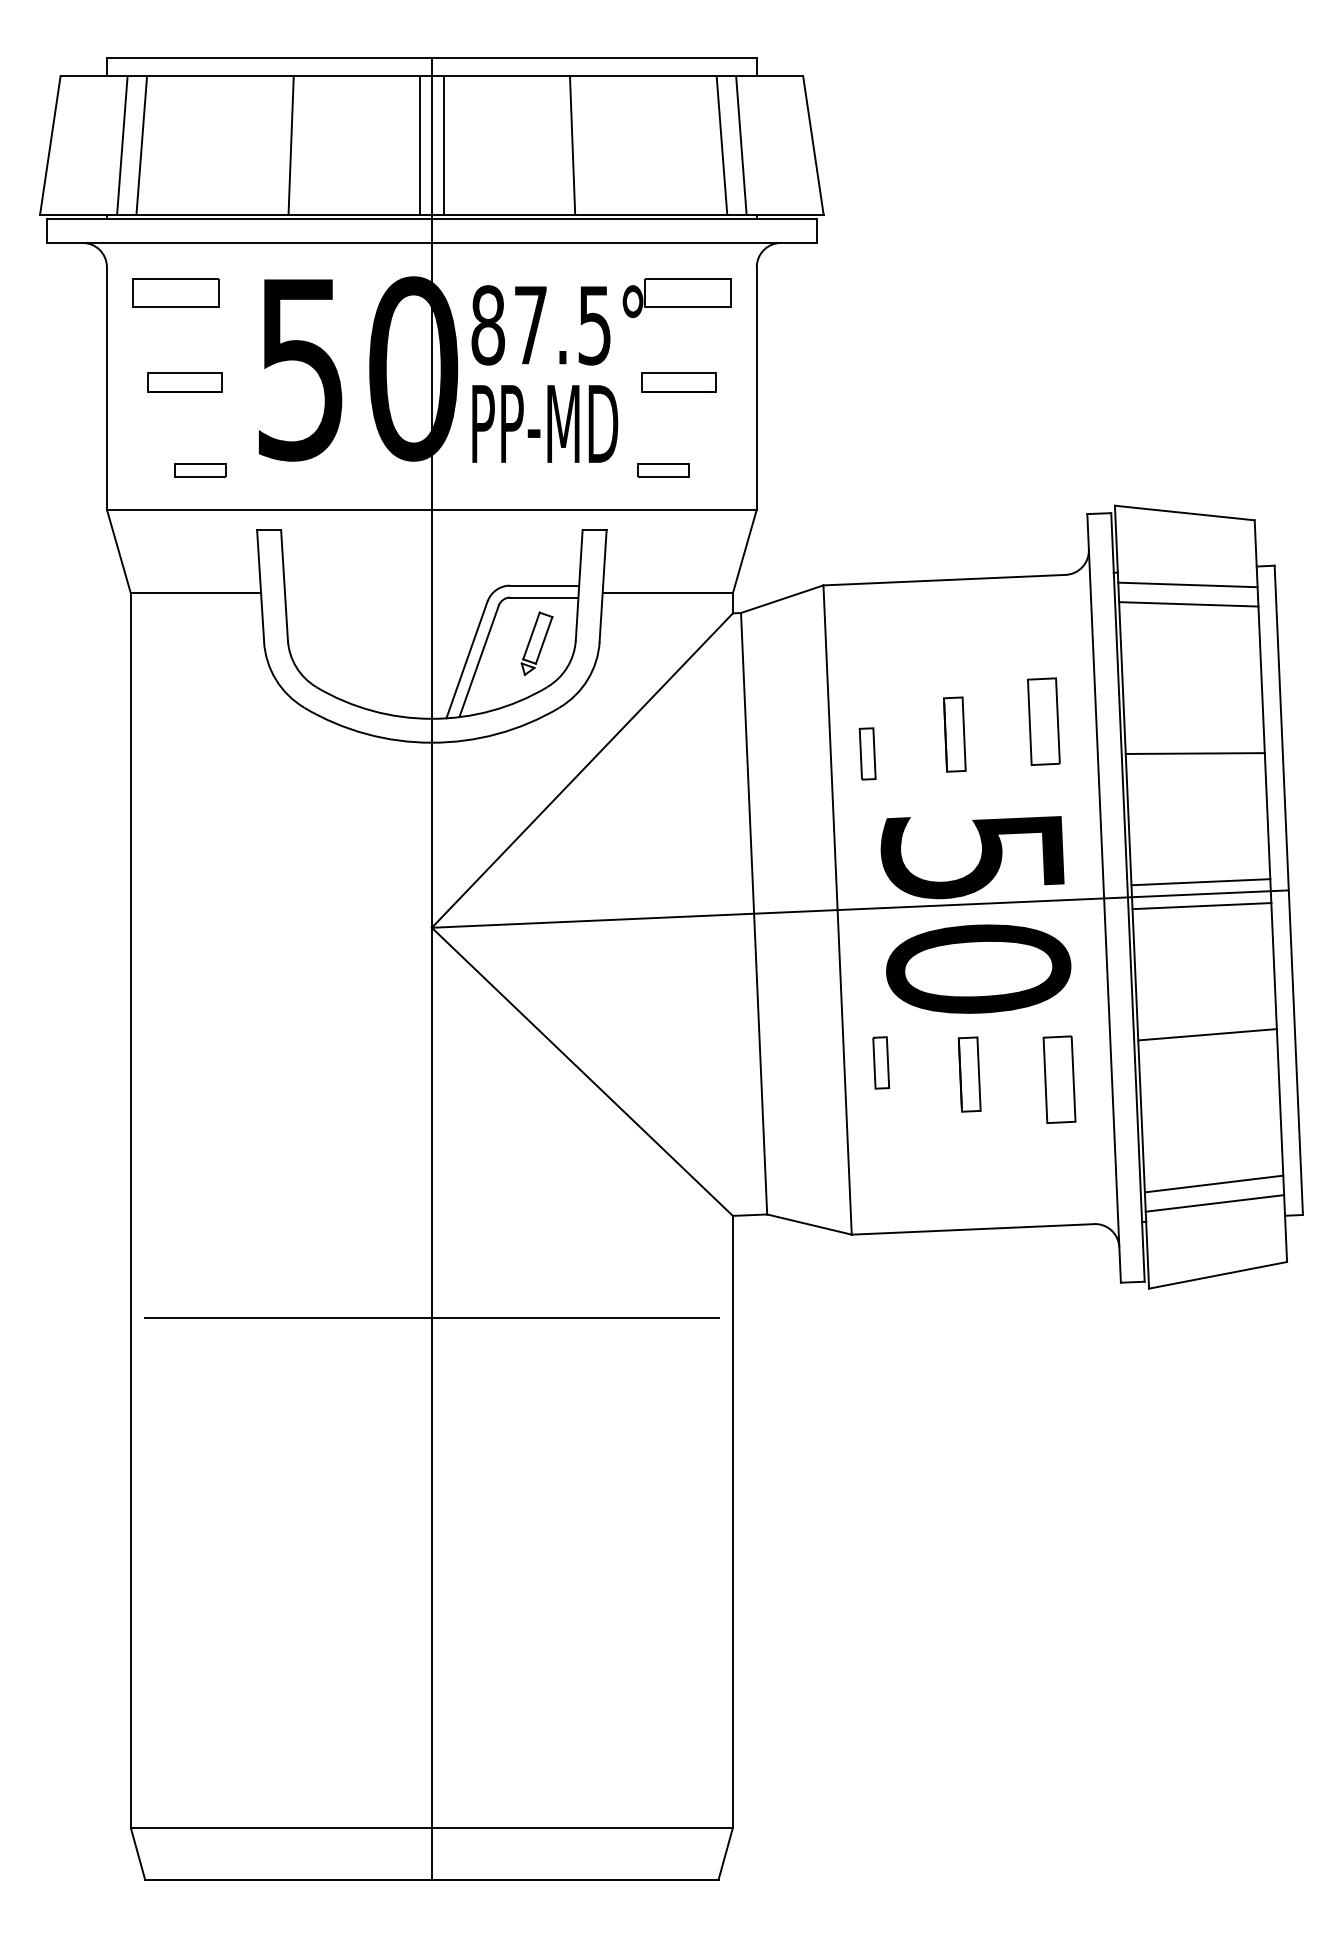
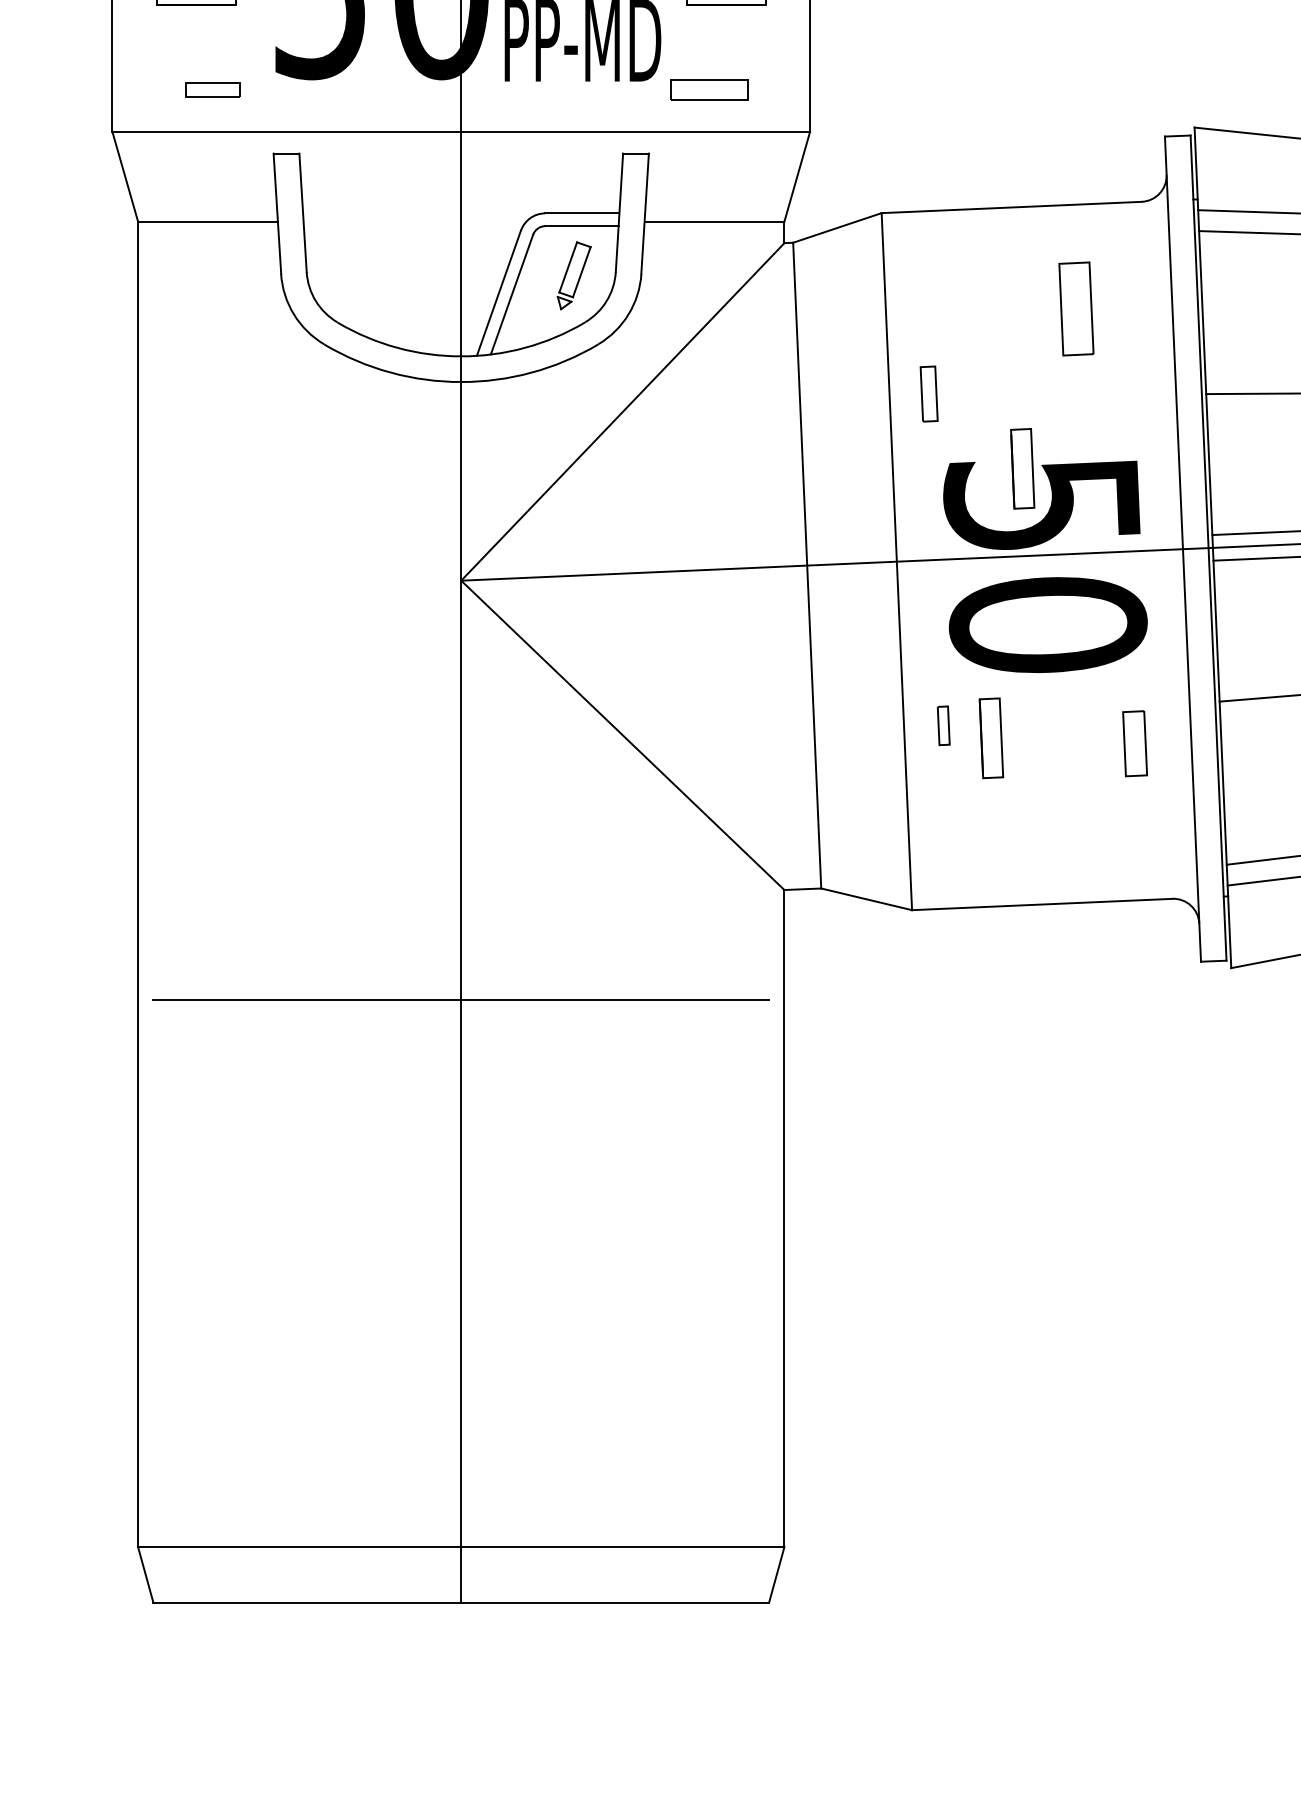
part: (663, 470) -> (709, 89), size x1.4
part: (1043, 721) -> (1076, 308), moved
part: (954, 734) -> (1022, 468), moved
part: (881, 1062) -> (943, 725), size x0.7
part: (969, 1074) -> (991, 738), moved
part: (1059, 1079) -> (1135, 743), size x0.7

